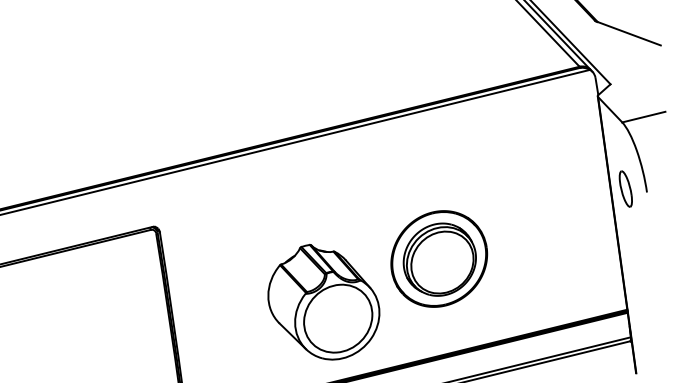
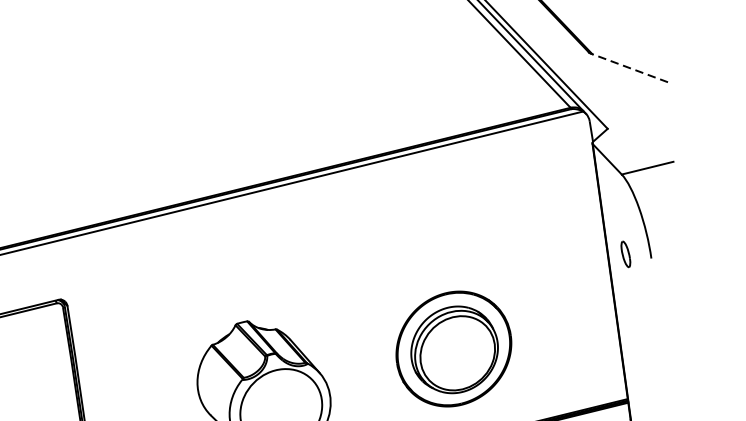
line: (628, 33) -> (629, 67), solid -> dashed
part: (625, 188) -> (625, 253), size x0.6
part: (439, 258) -> (454, 348), moved

